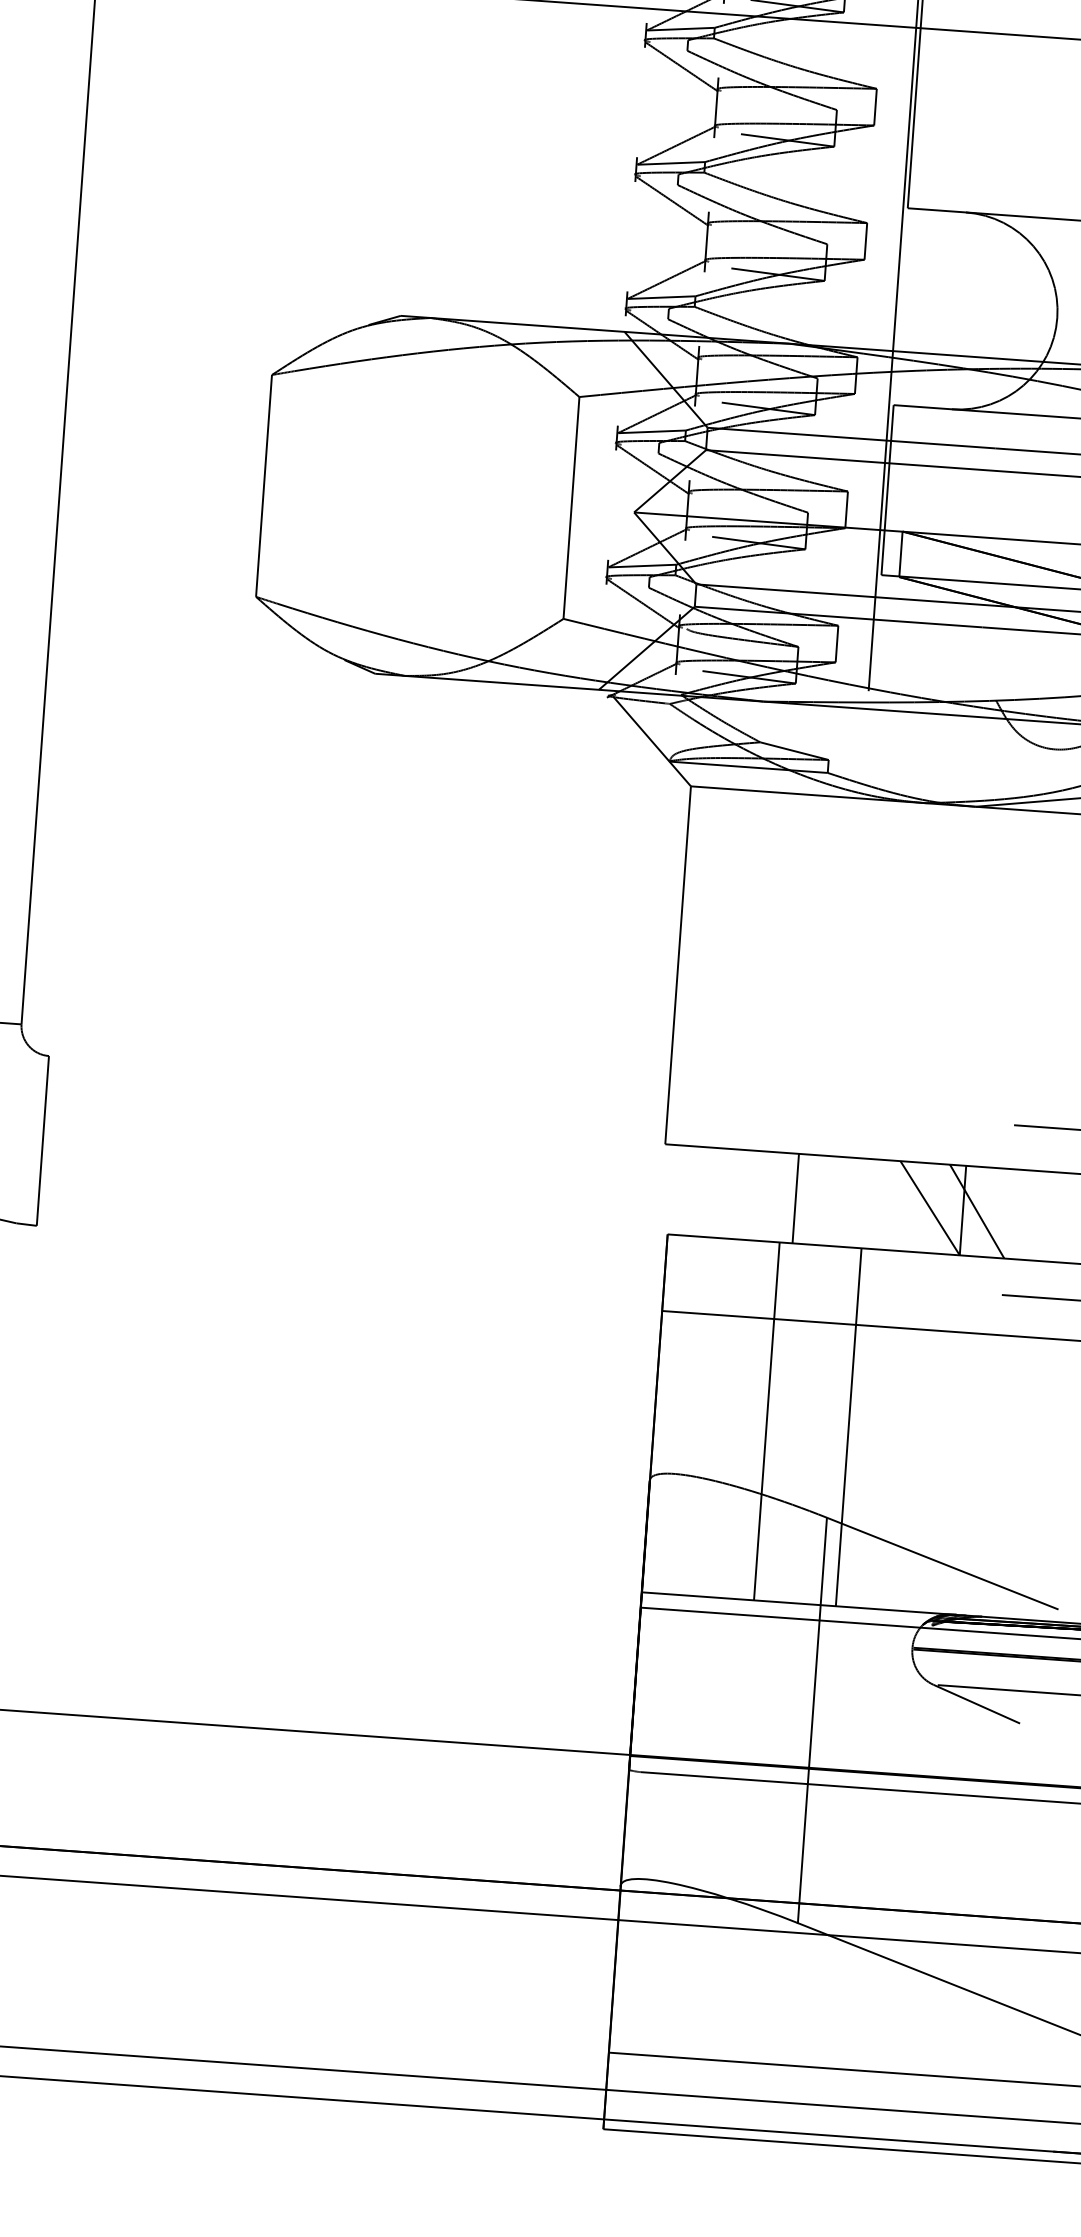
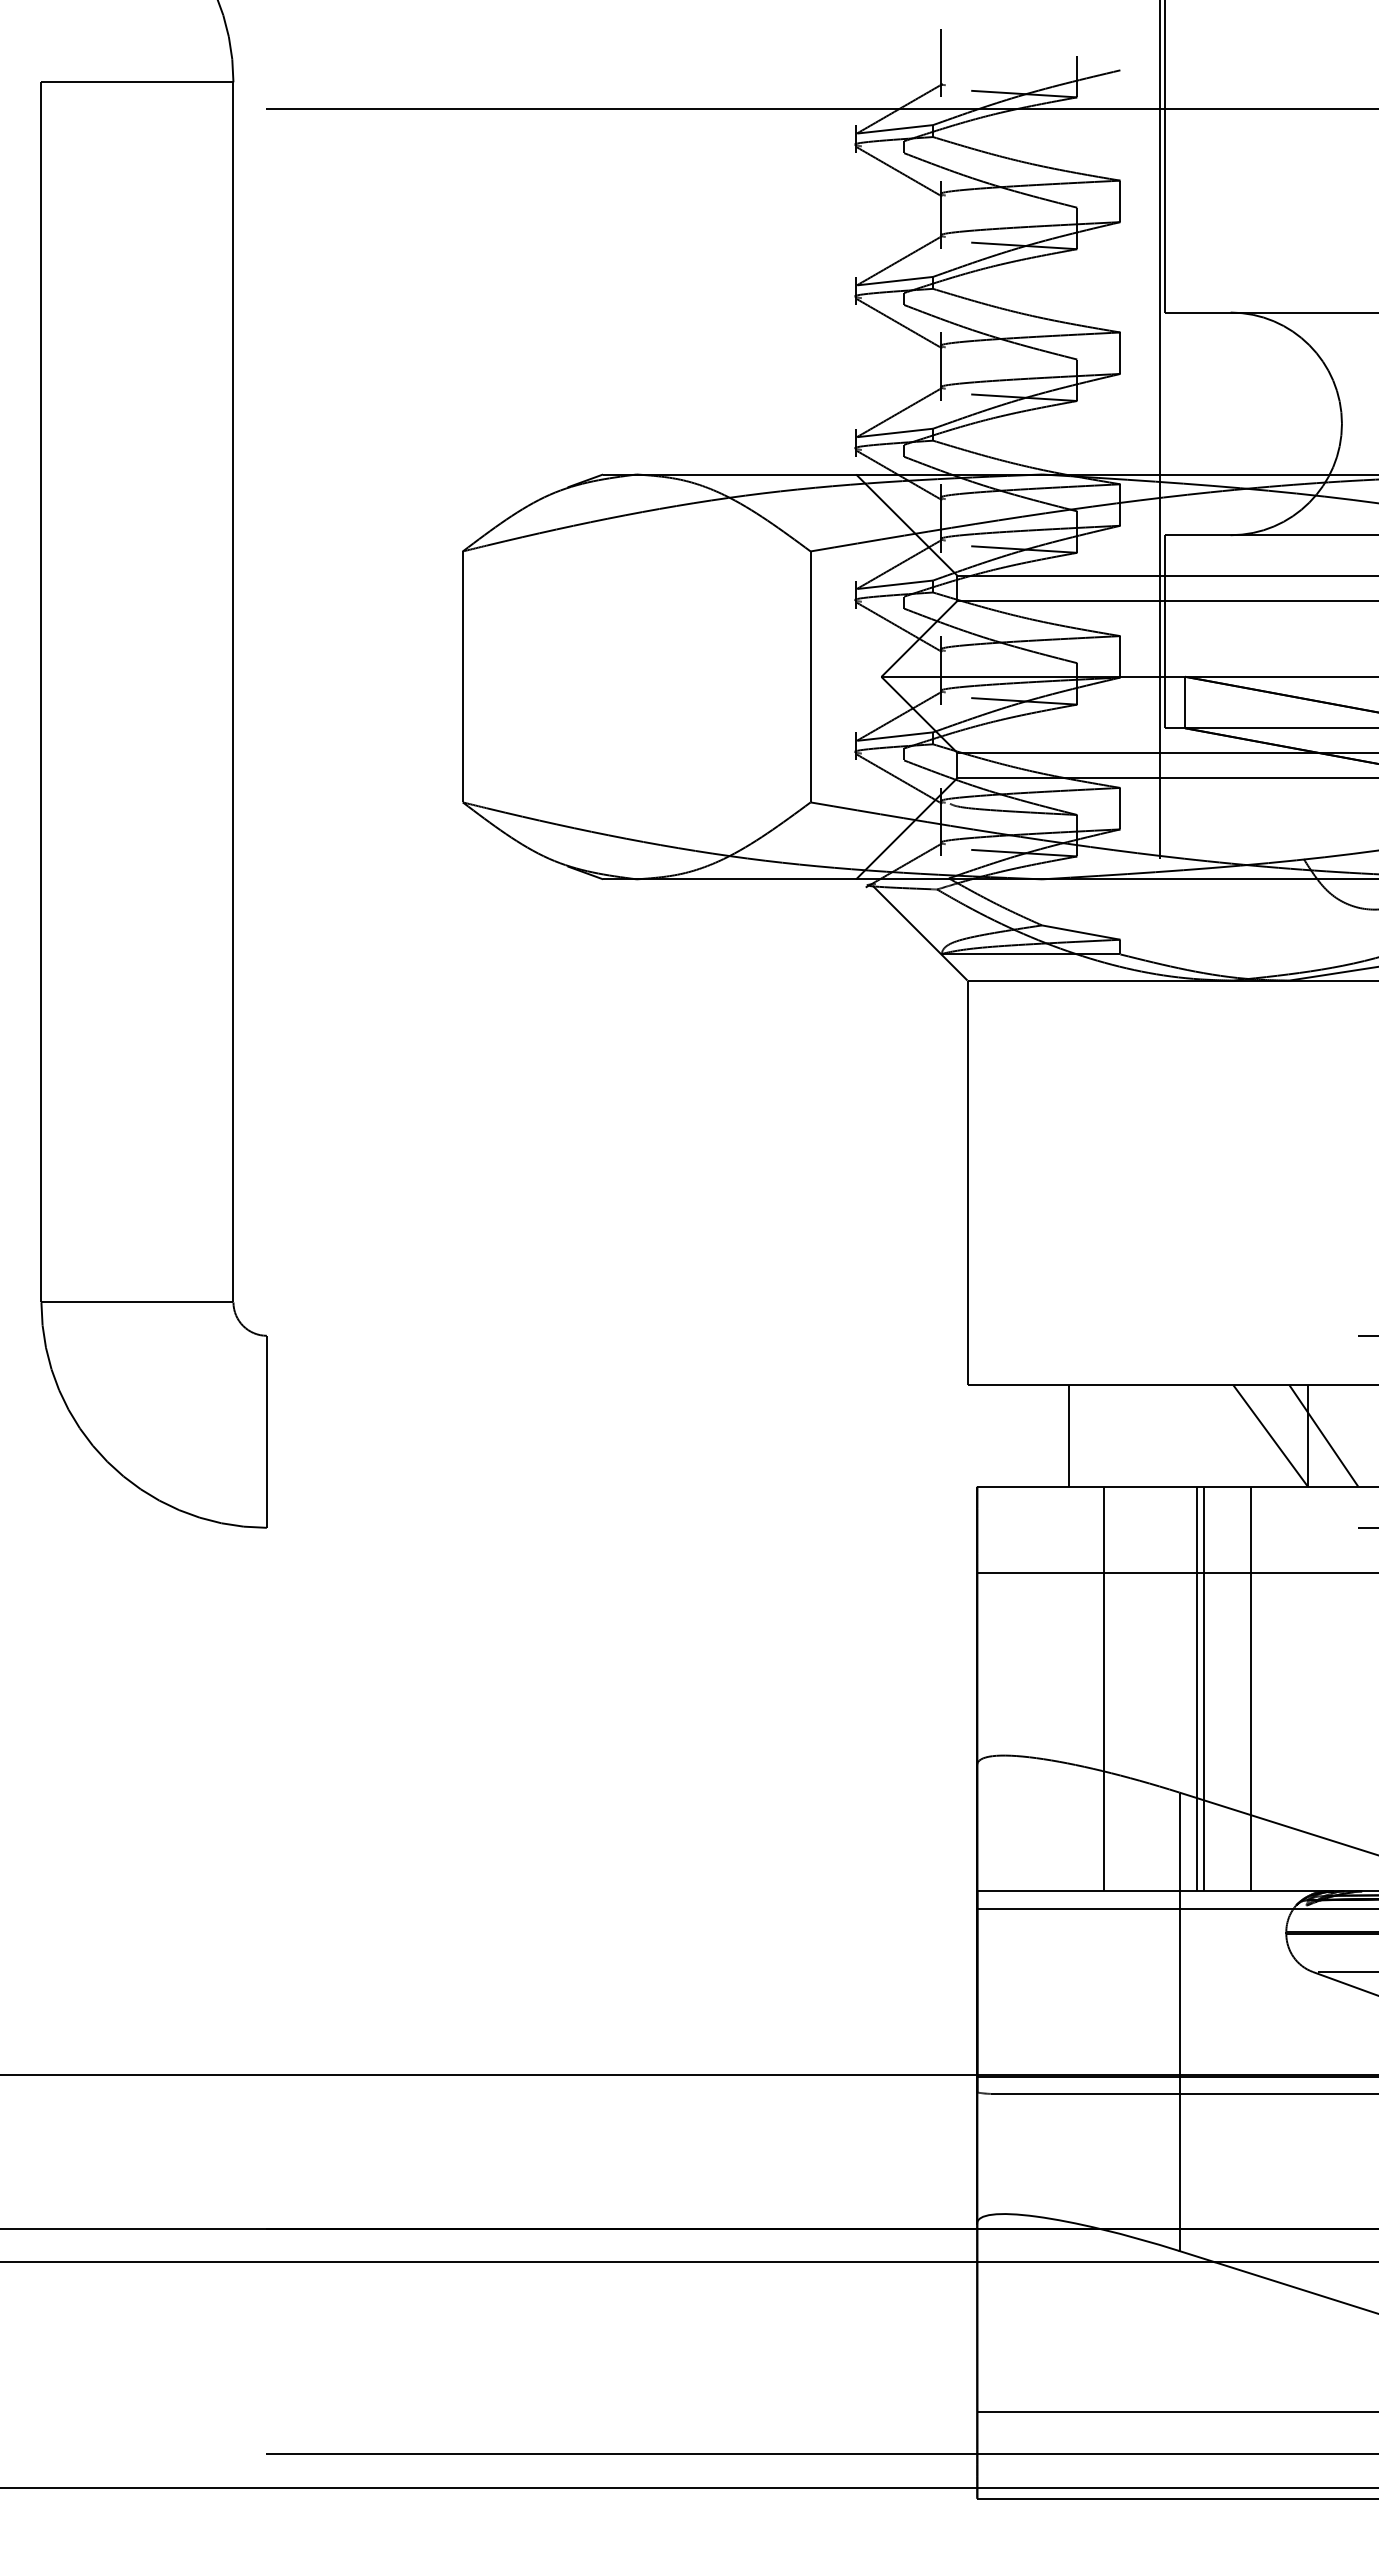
line: (795, 1198) -> (1068, 1435), moved
line: (854, 1427) -> (1203, 1688), added
line: (897, 1430) -> (1251, 1688), added

